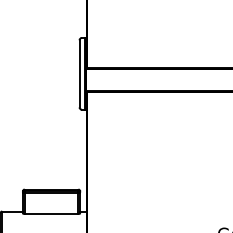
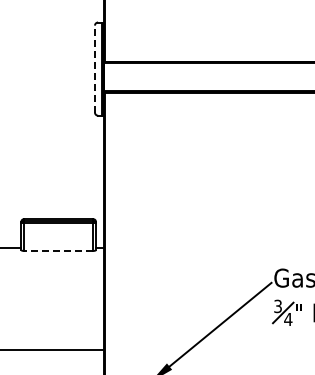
line: (79, 73) -> (95, 68), solid -> dashed
line: (51, 213) -> (58, 250), solid -> dashed

